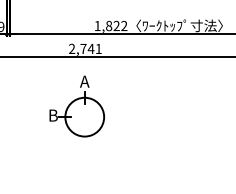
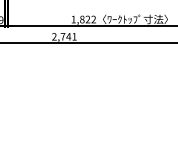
part: (77, 106) -> (58, 80), removed

